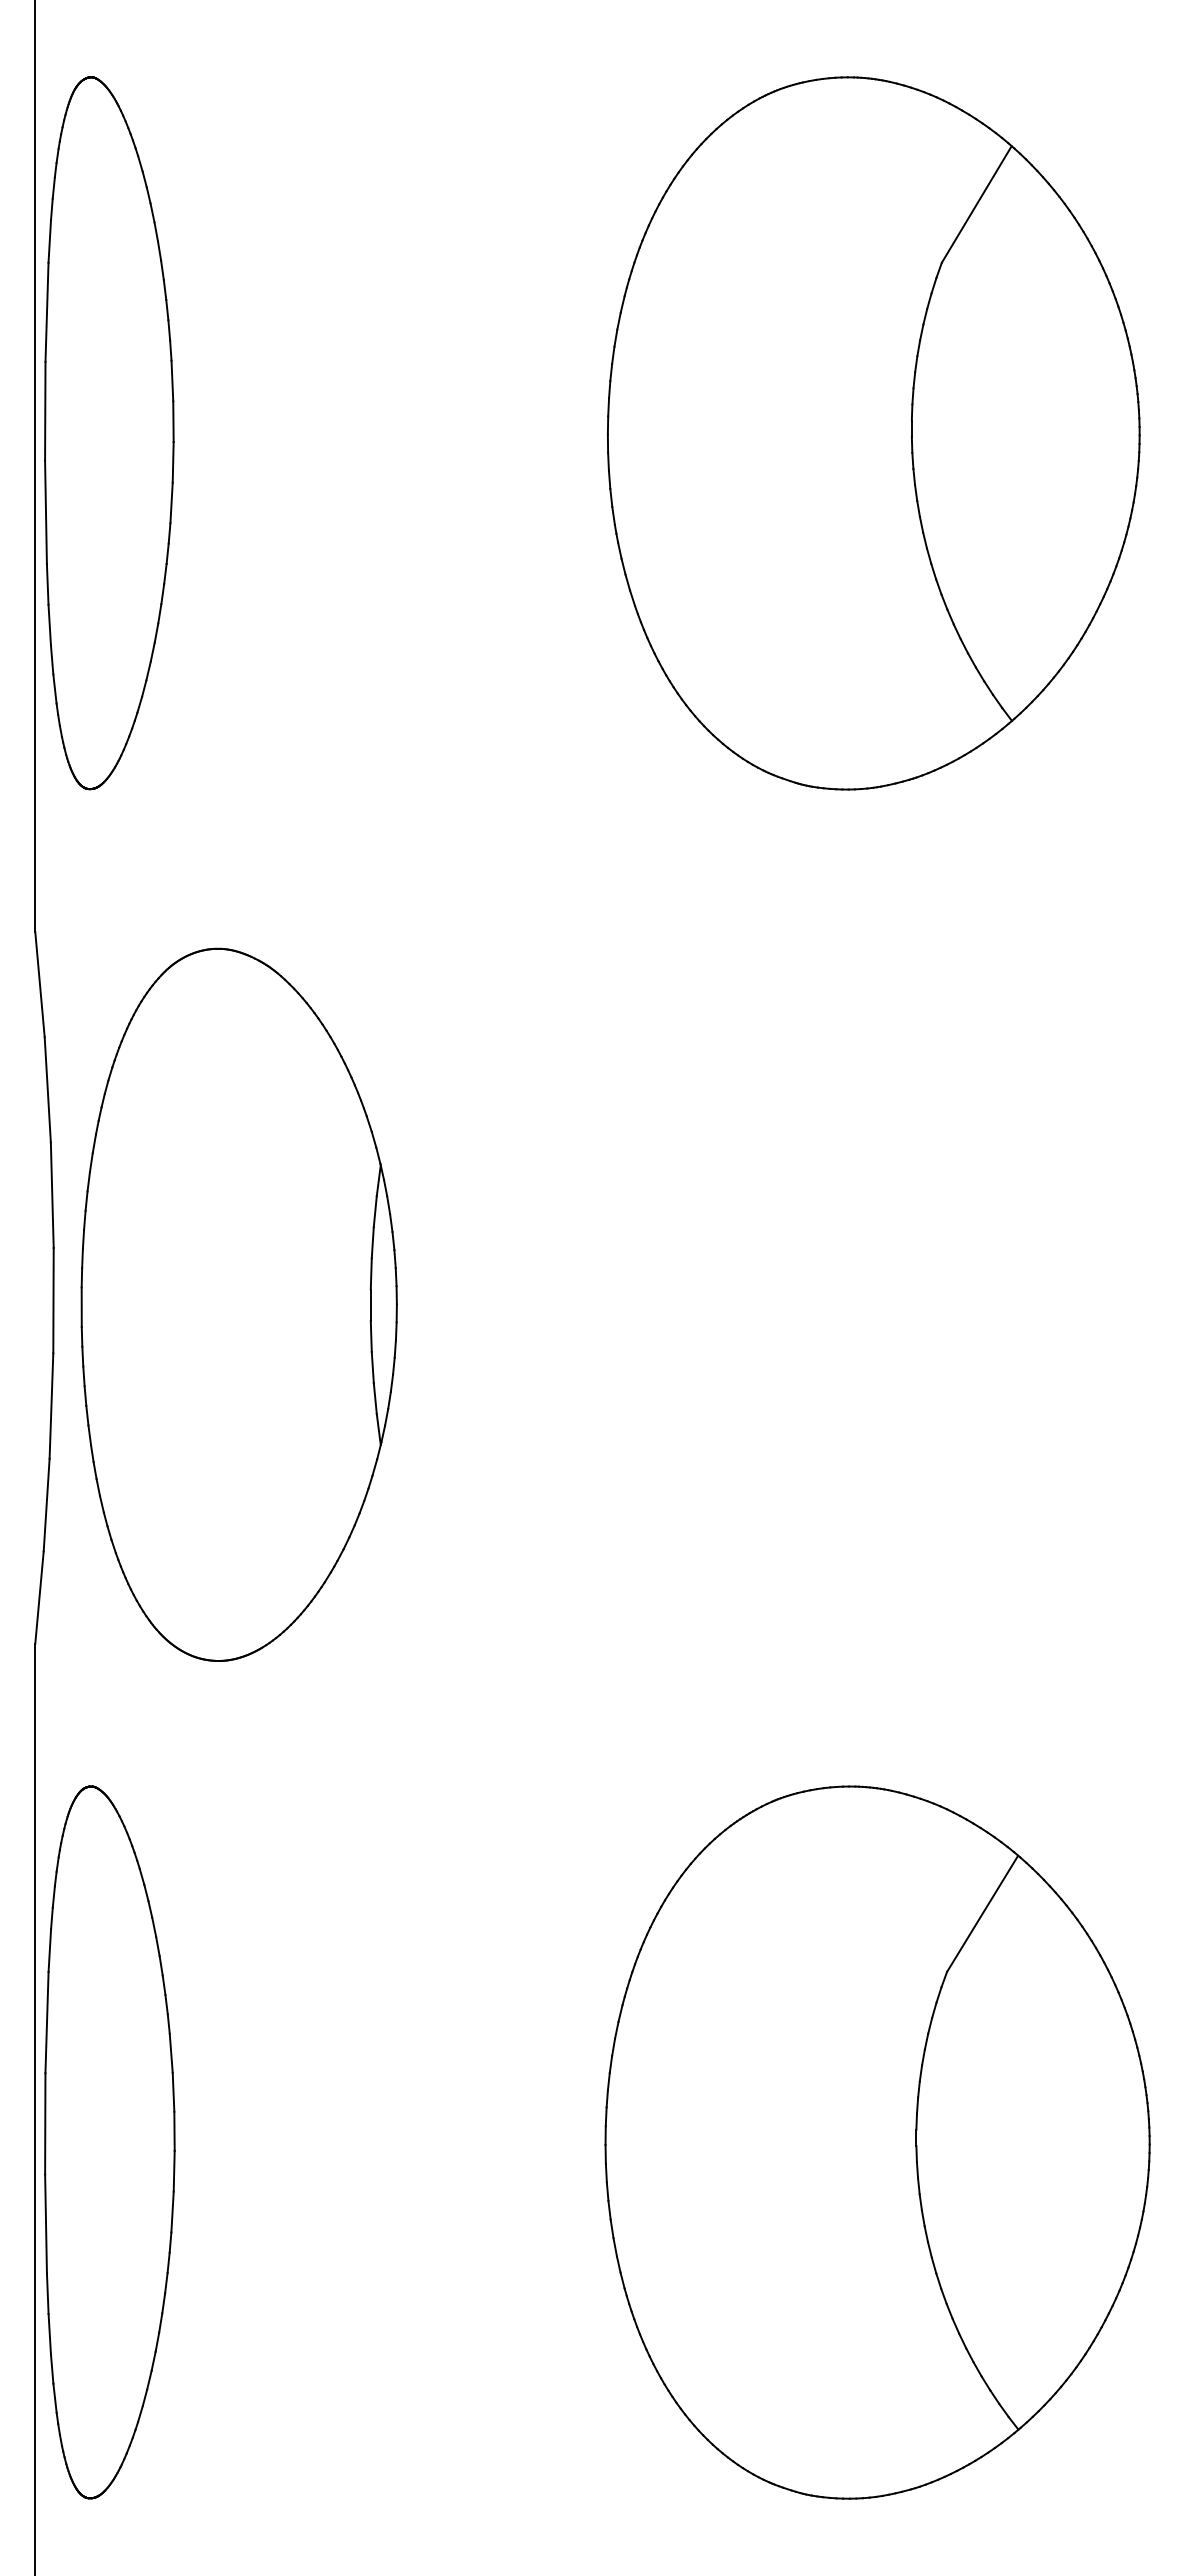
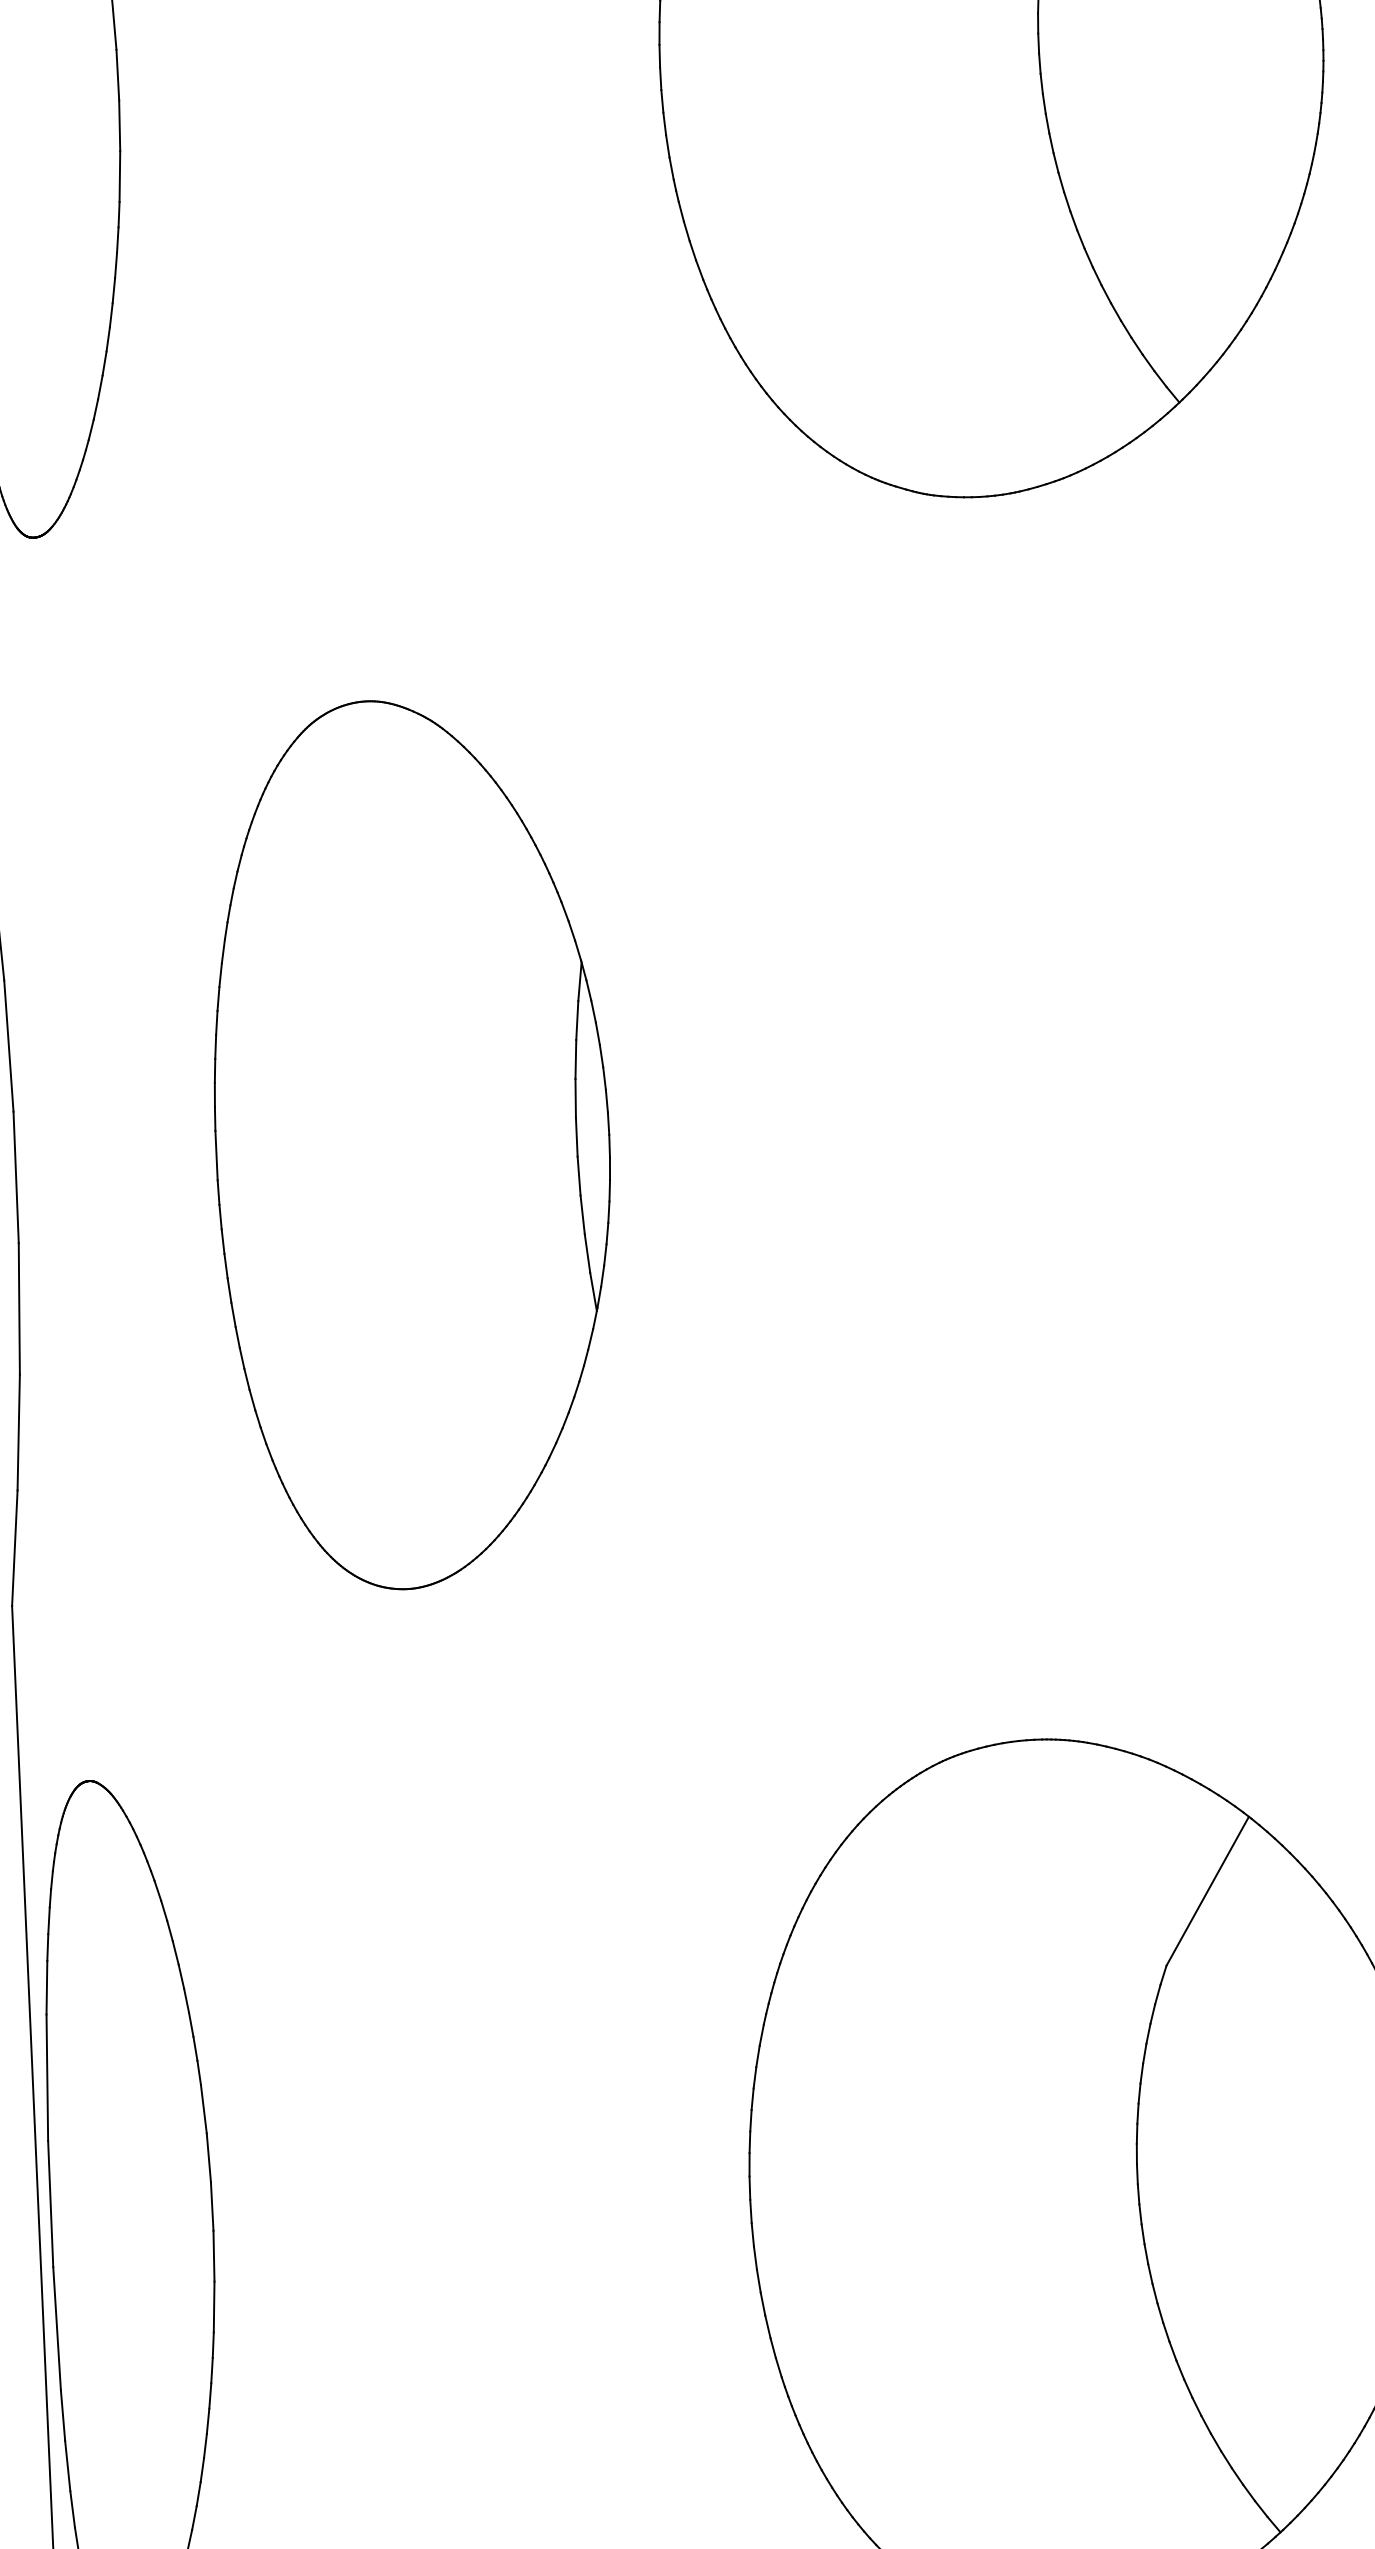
part: (238, 1304) -> (411, 1143), moved

